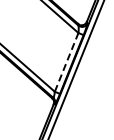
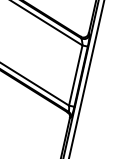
line: (66, 62) -> (75, 75), dashed -> solid

